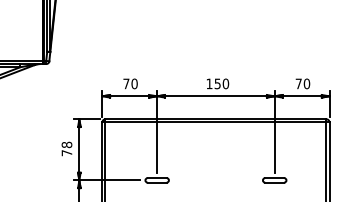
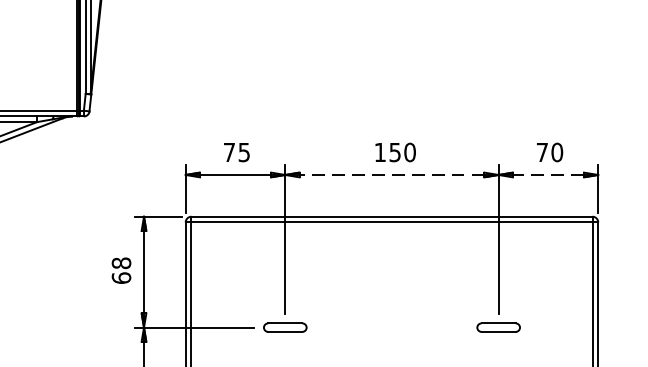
text: (134, 83) -> (244, 151), 70 -> 75
line: (215, 96) -> (391, 175), solid -> dashed
line: (302, 96) -> (549, 175), solid -> dashed
text: (66, 153) -> (120, 278), 78 -> 68

